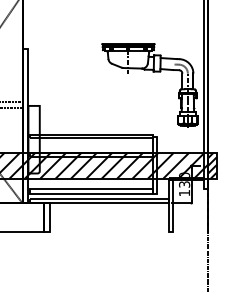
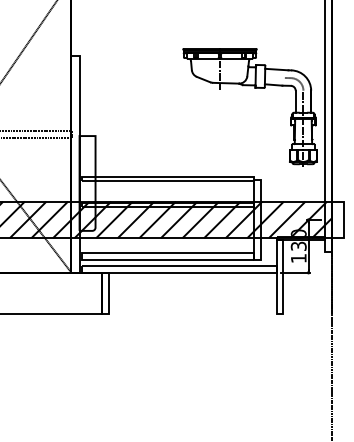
hatch: (212, 165) -> (337, 219), removed

